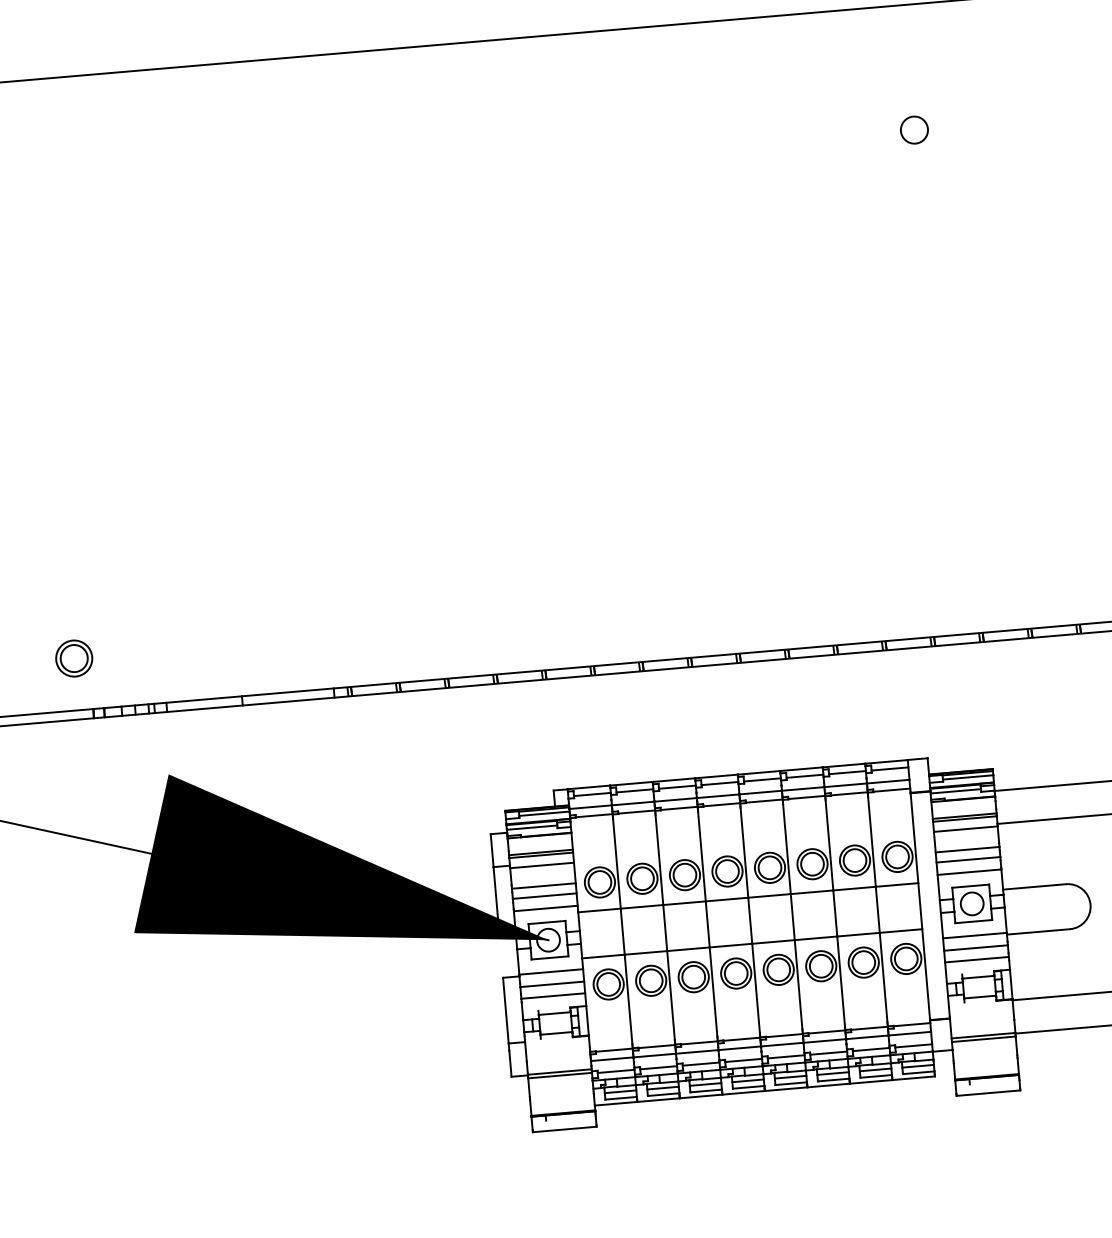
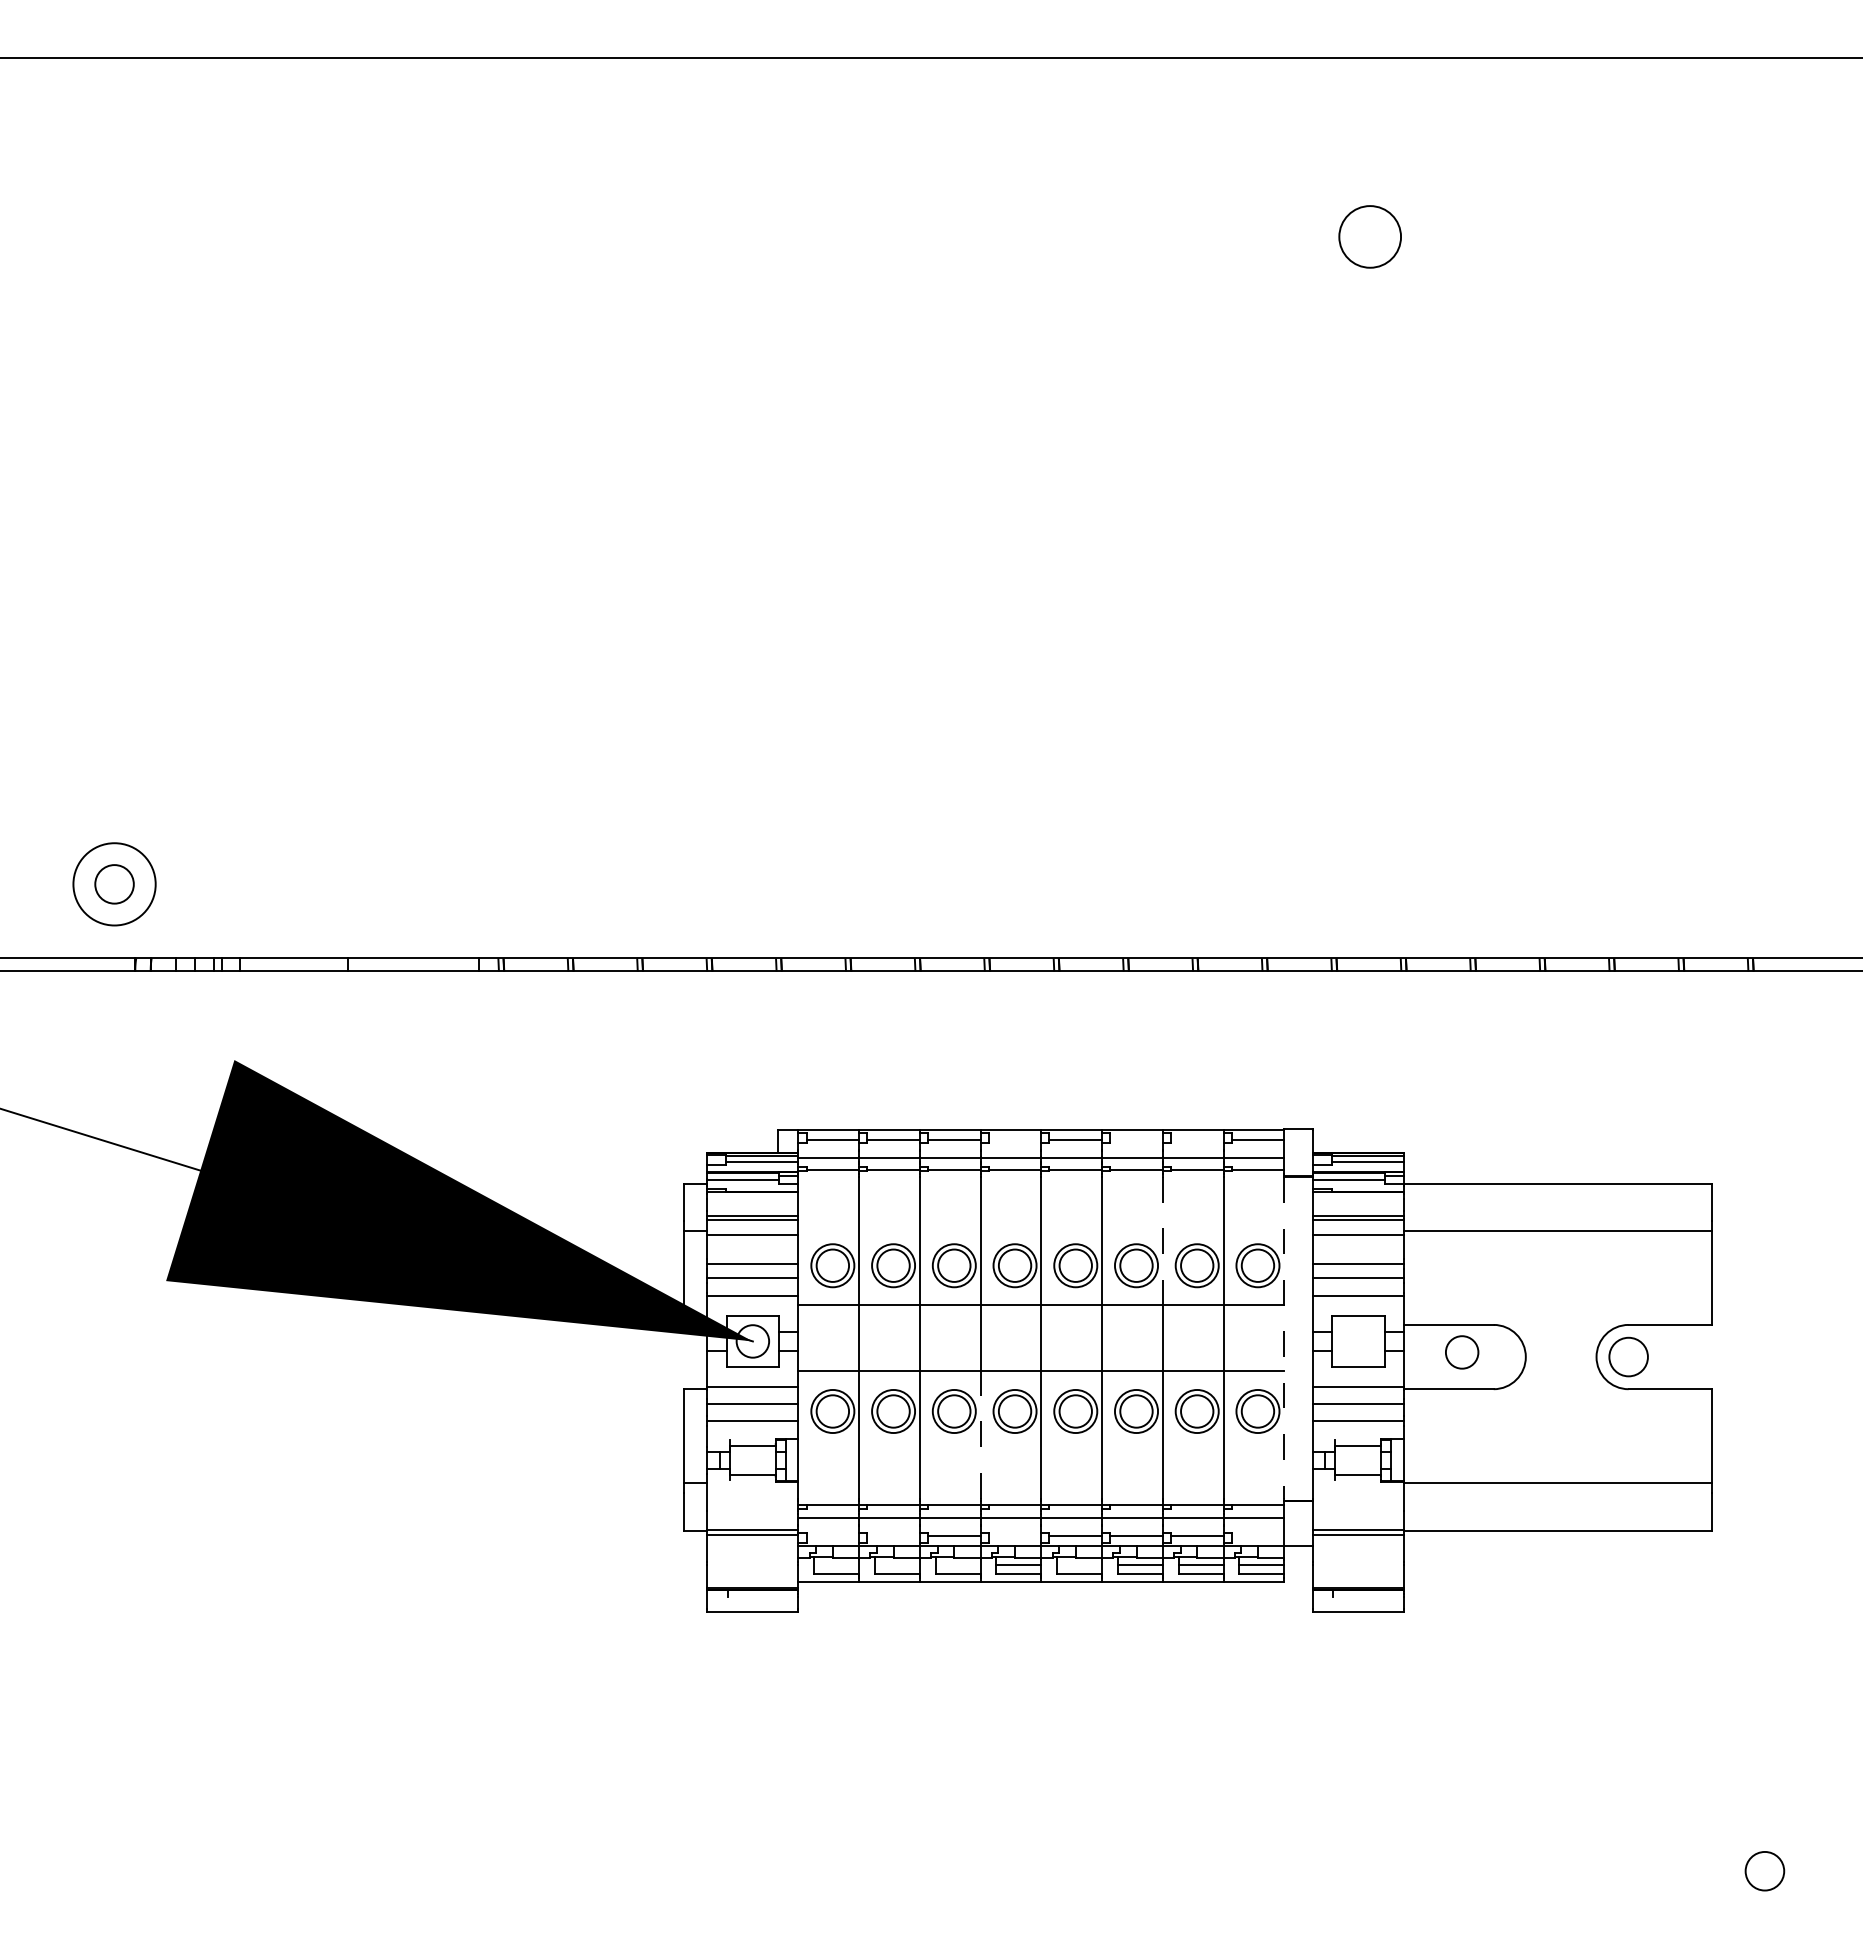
circle: (914, 130) -> (1370, 237), size x1.6
circle: (74, 658) -> (114, 884), size x1.6
line: (847, 772) -> (1196, 1140), removed
line: (805, 776) -> (1136, 1140), removed
line: (719, 783) -> (1014, 1140), removed
line: (829, 844) -> (1162, 1240), solid -> dashed
circle: (972, 903) -> (1462, 1352), moved
line: (920, 905) -> (1284, 1337), solid -> dashed
line: (713, 991) -> (980, 1434), solid -> dashed
line: (913, 1045) -> (1257, 1535), removed
line: (743, 1060) -> (1014, 1535), removed
line: (658, 1067) -> (893, 1535), removed
line: (615, 1071) -> (832, 1535), removed
line: (790, 1077) -> (1079, 1565), removed
line: (705, 1084) -> (957, 1565), removed
line: (662, 1088) -> (896, 1565), removed
line: (620, 1092) -> (836, 1565), removed

